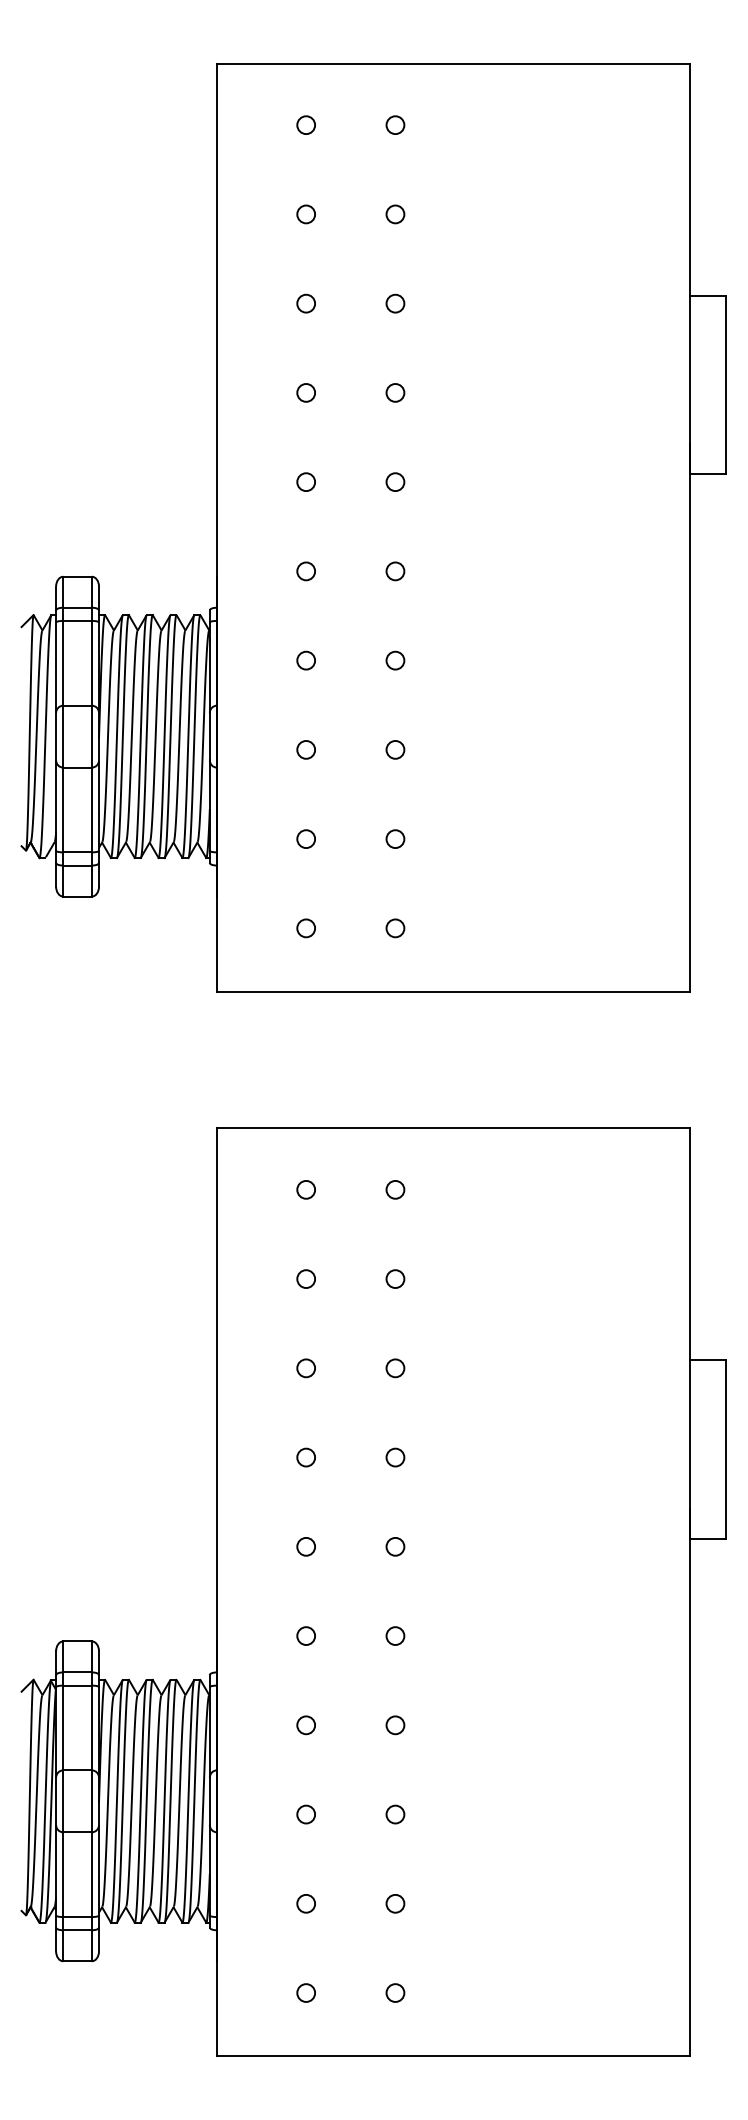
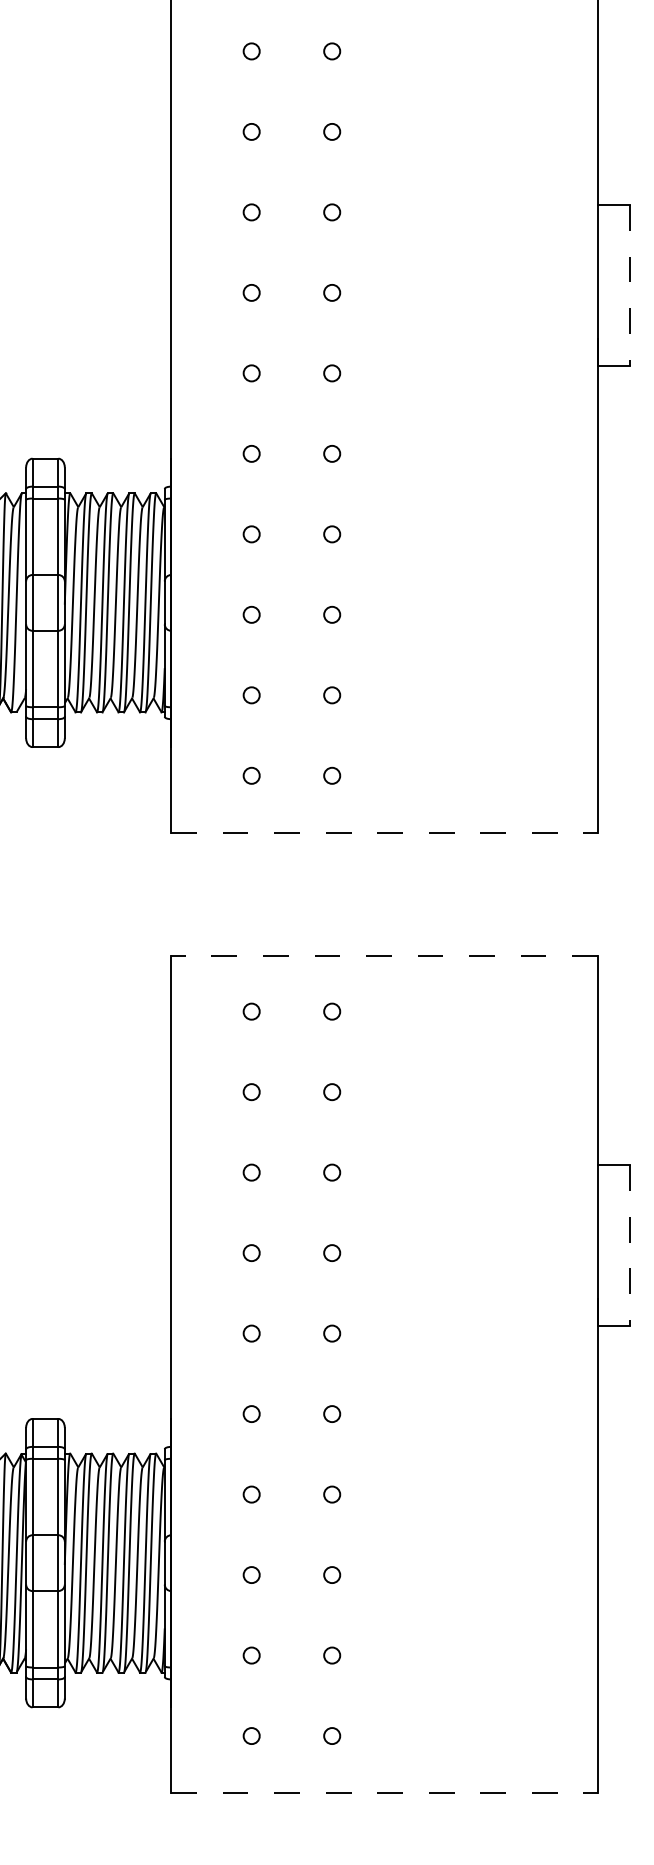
line: (725, 385) -> (629, 286), solid -> dashed
line: (453, 991) -> (384, 832), solid -> dashed
line: (453, 1128) -> (384, 956), solid -> dashed
line: (725, 1450) -> (629, 1246), solid -> dashed
line: (453, 2056) -> (384, 1793), solid -> dashed

